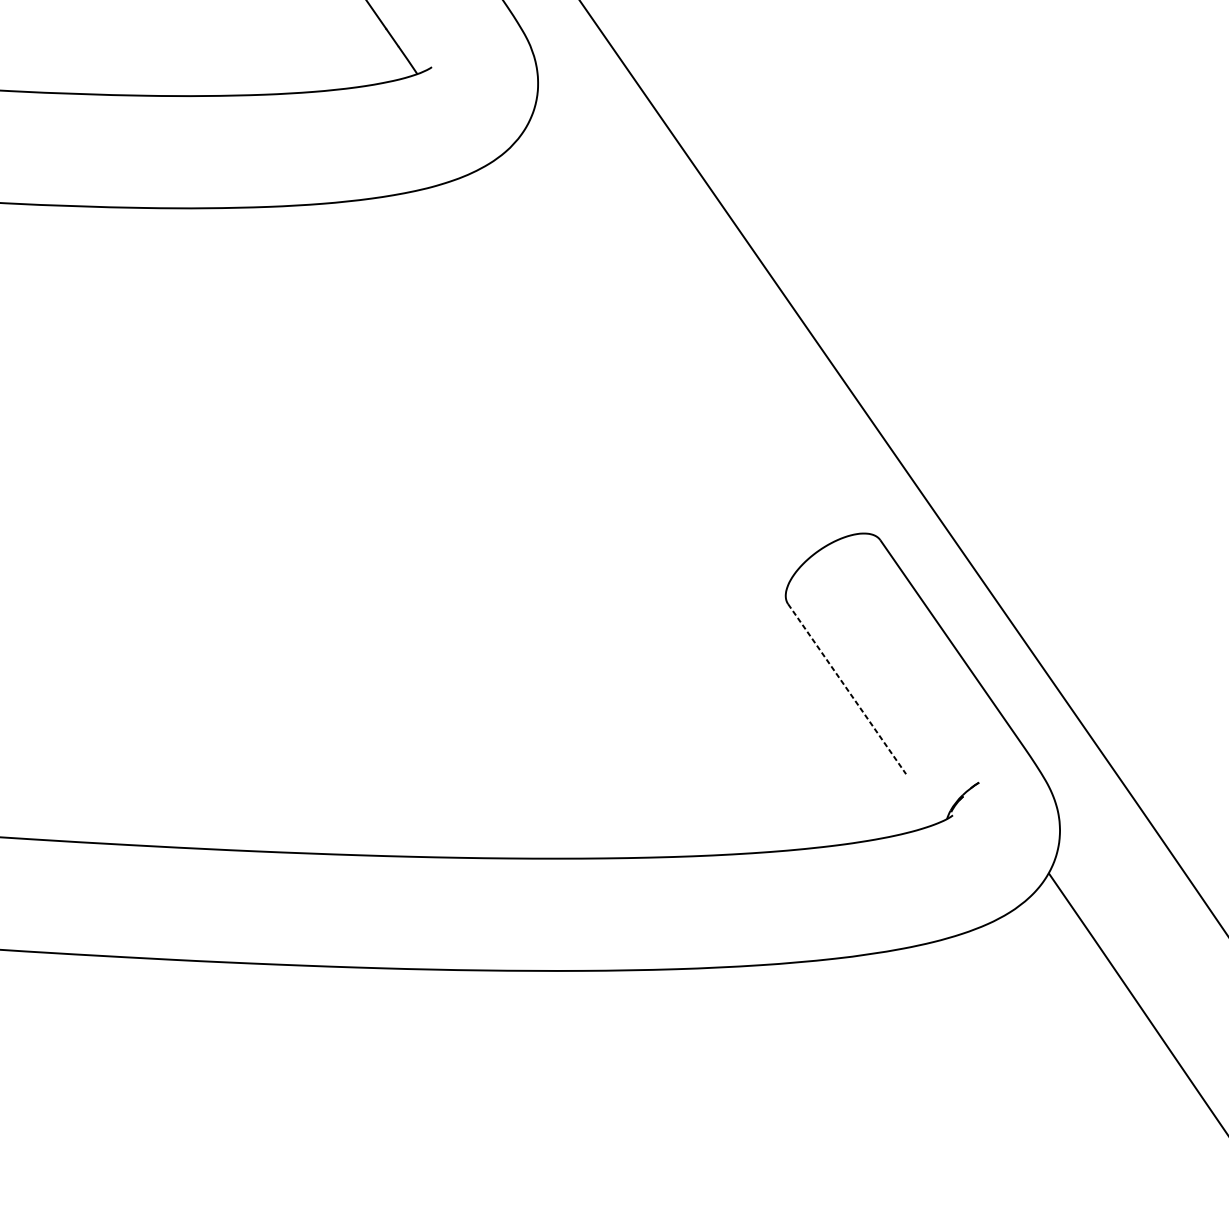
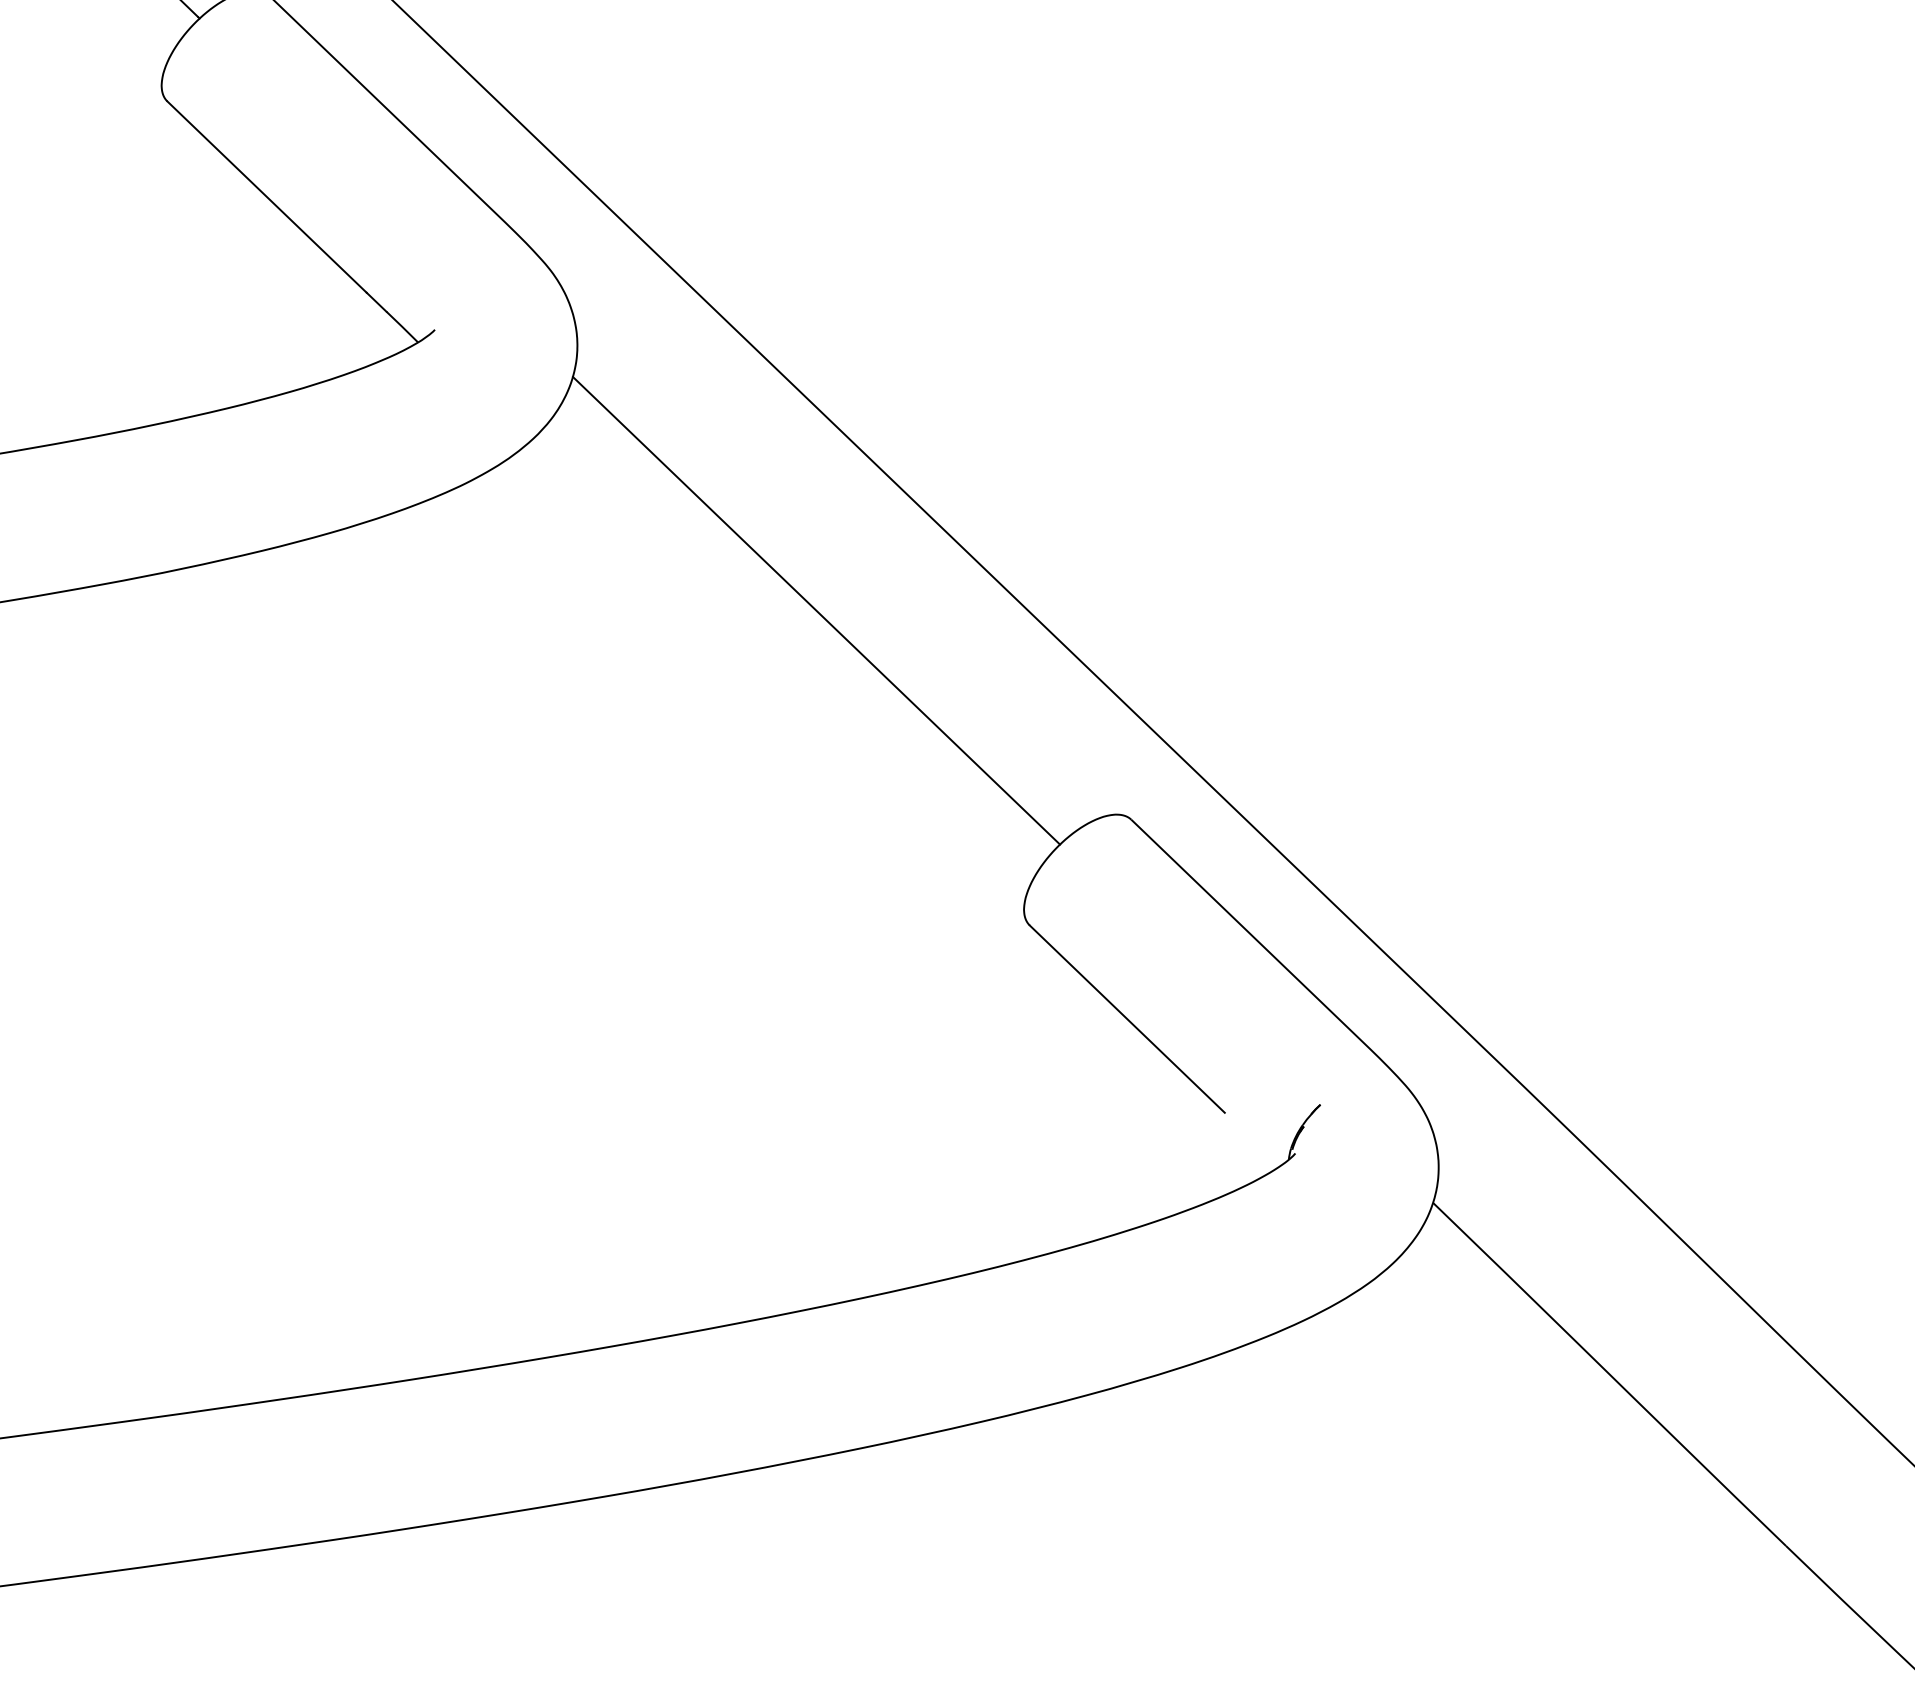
line: (675, 335) -> (816, 610), added
line: (847, 689) -> (1127, 1019), dashed -> solid

